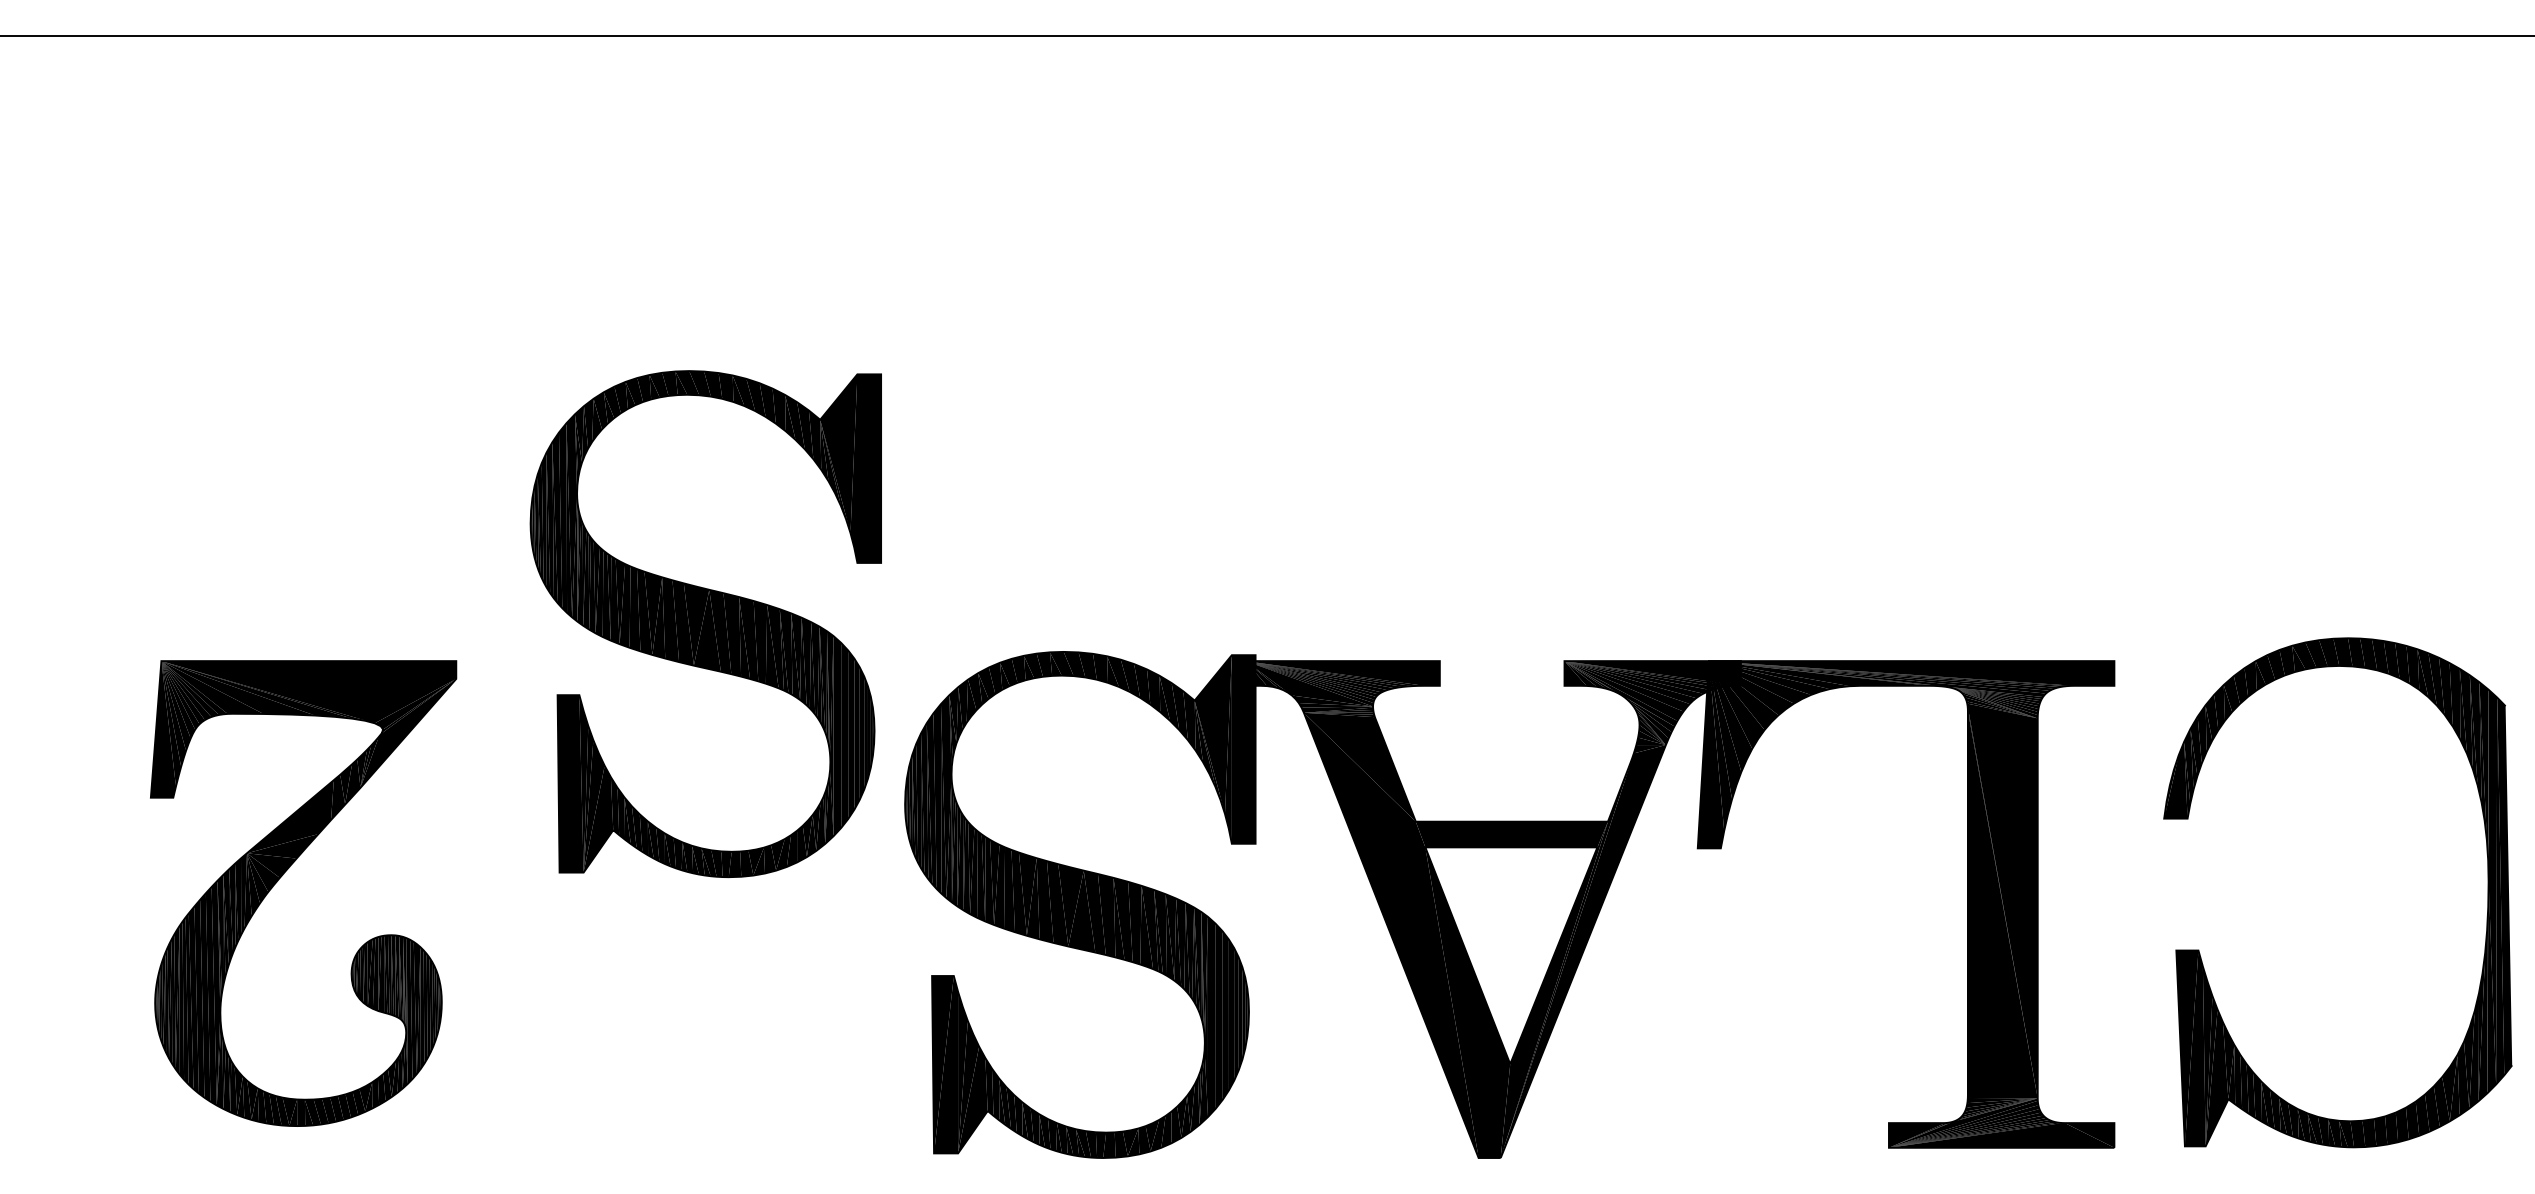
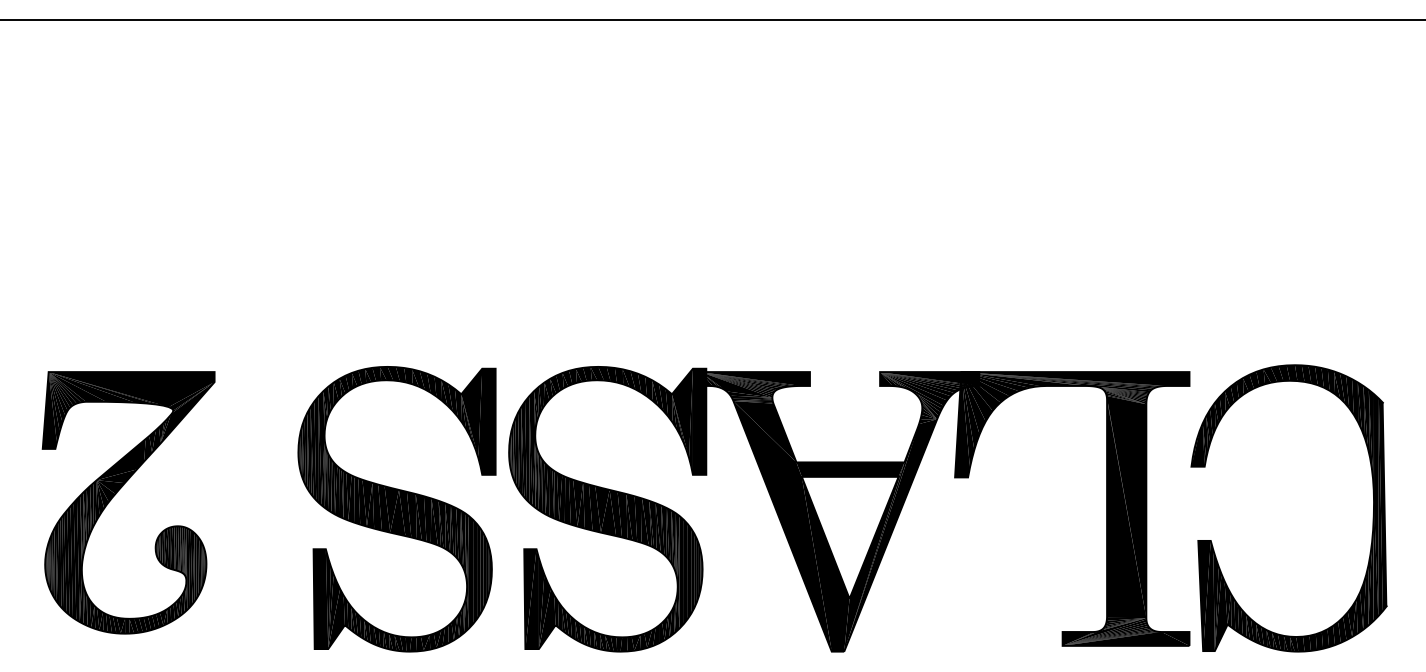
part: (704, 624) -> (396, 509), moved
part: (283, 876) -> (117, 493), moved
part: (2201, 953) -> (1212, 542), moved

